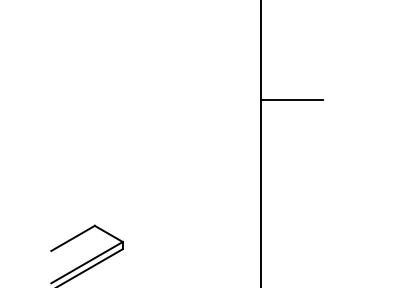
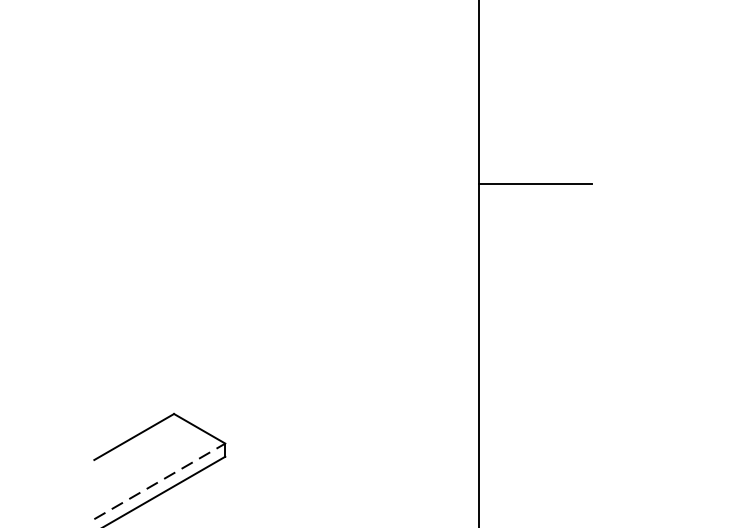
line: (87, 262) -> (160, 481), solid -> dashed

